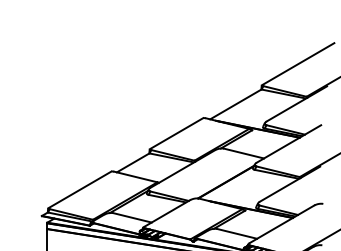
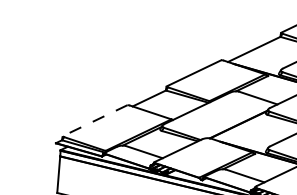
line: (79, 189) -> (94, 120), solid -> dashed

